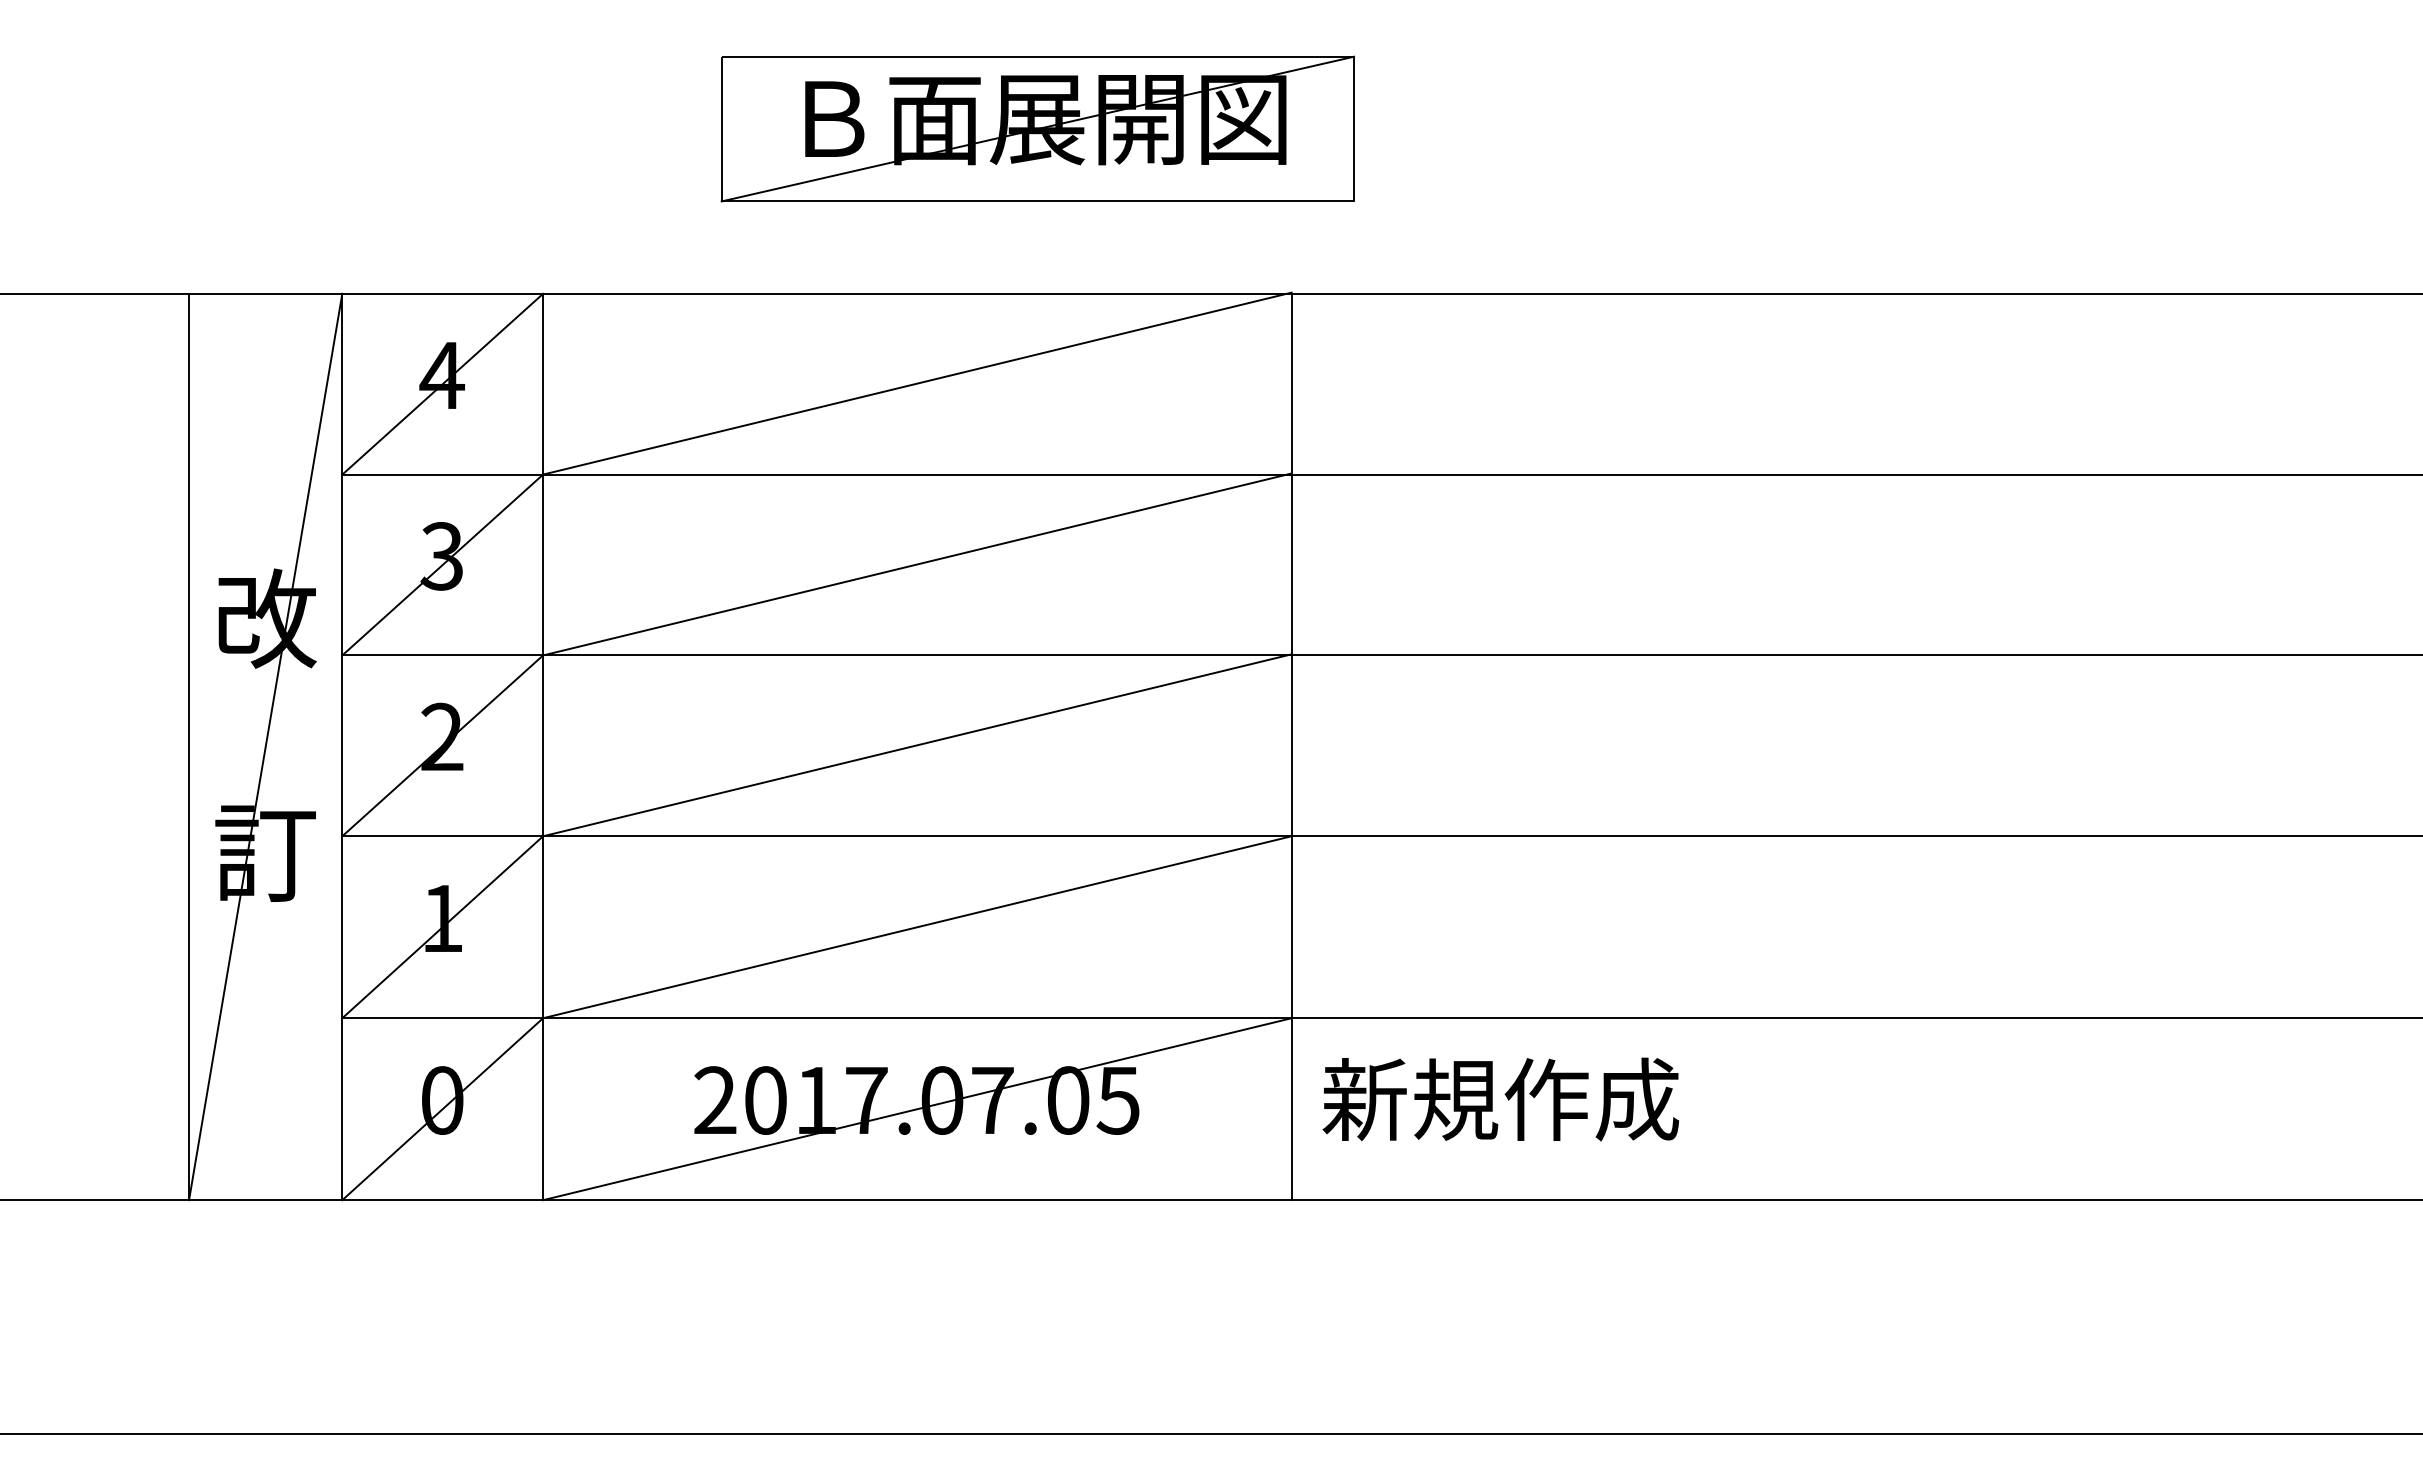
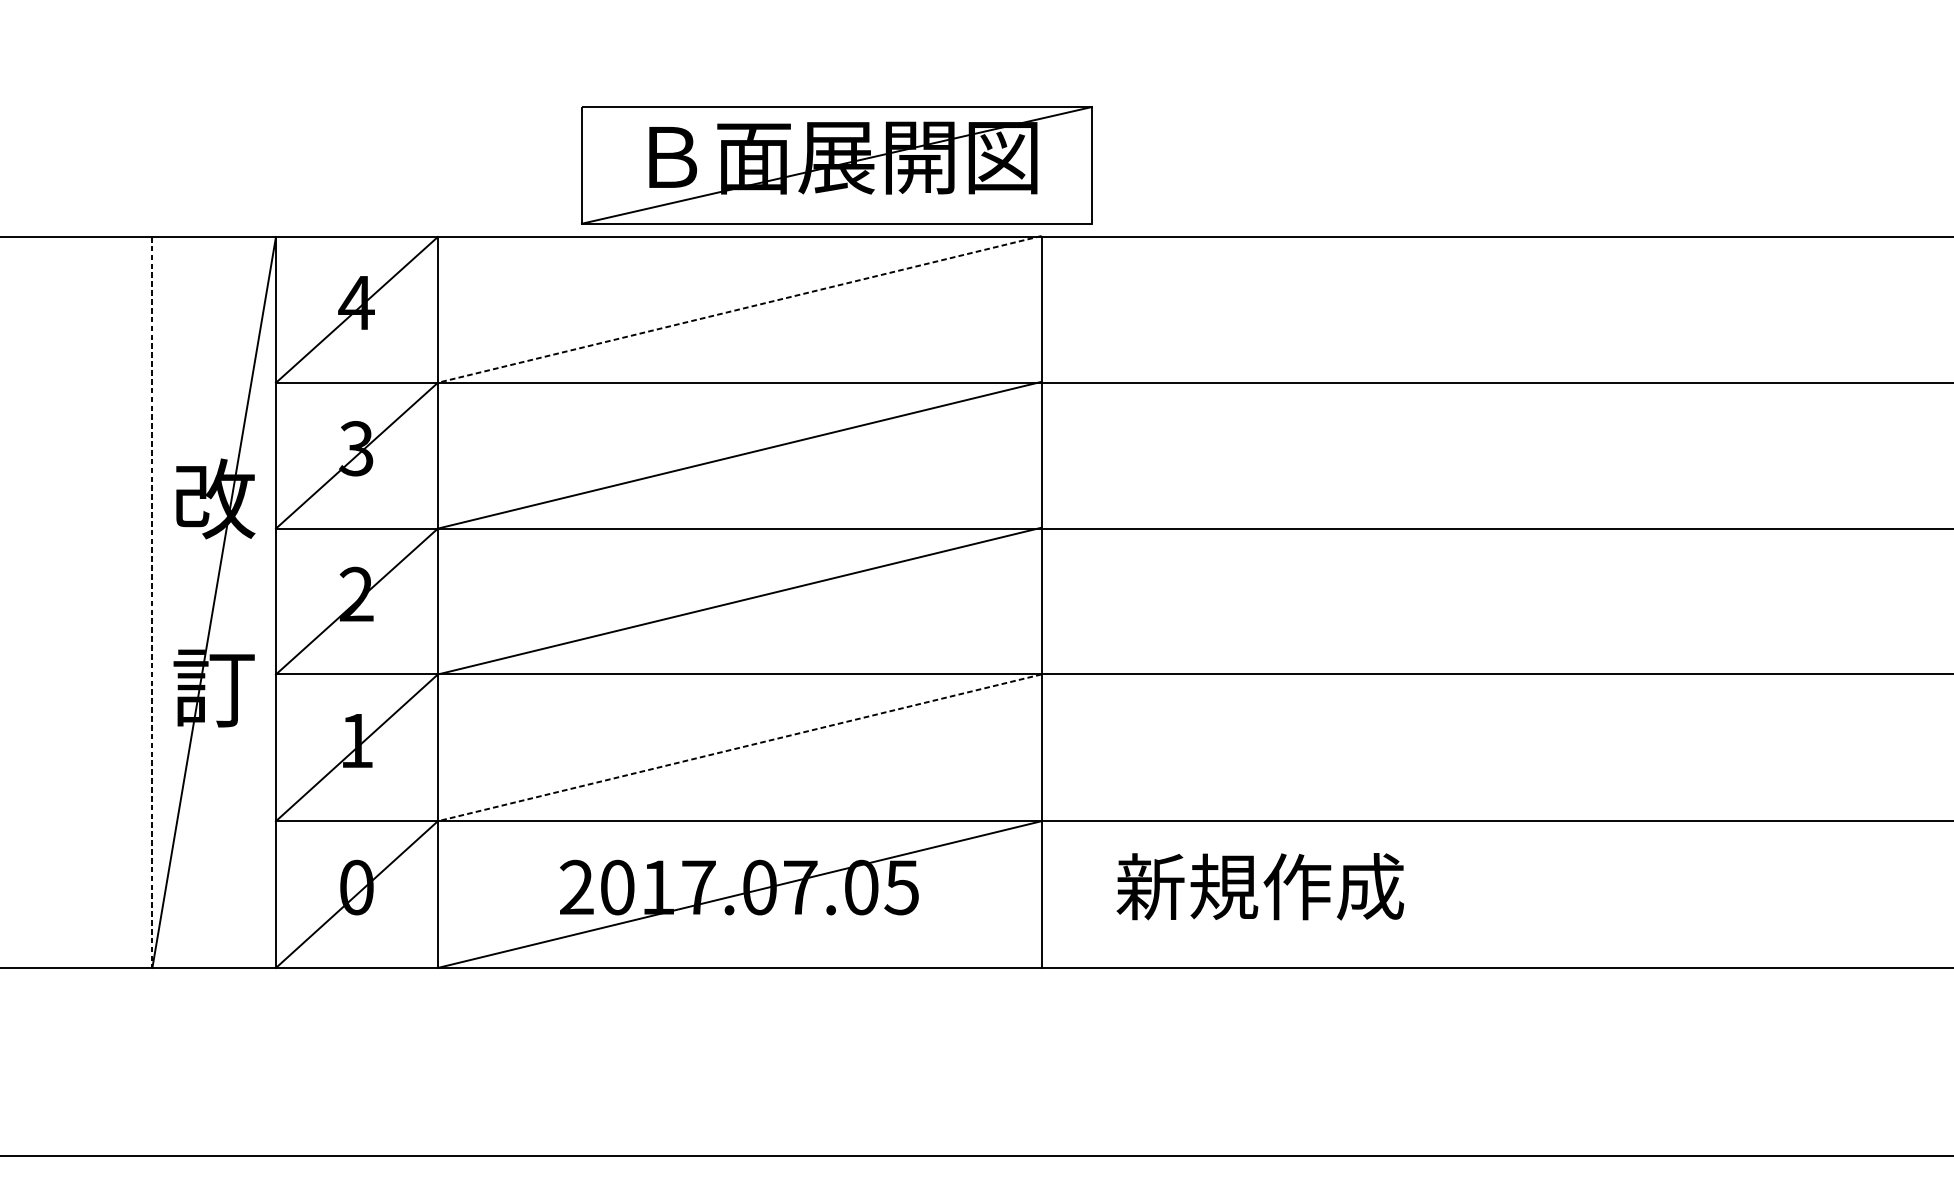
part: (1037, 128) -> (836, 164), moved
line: (916, 383) -> (739, 309), solid -> dashed
line: (189, 747) -> (152, 602), solid -> dashed
line: (916, 927) -> (739, 748), solid -> dashed
text: (1500, 1099) -> (1260, 886), moved

